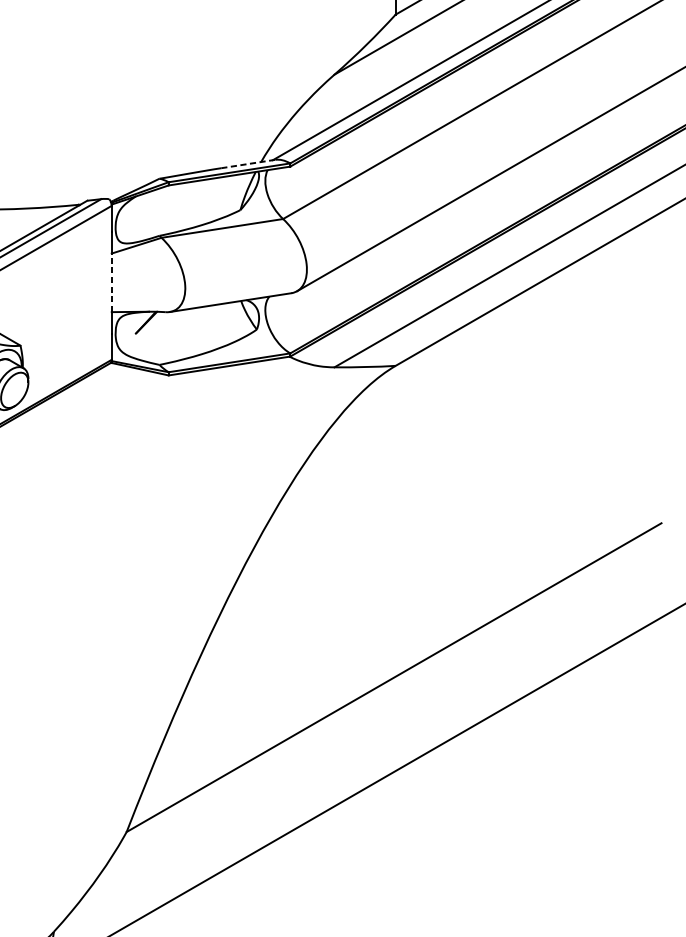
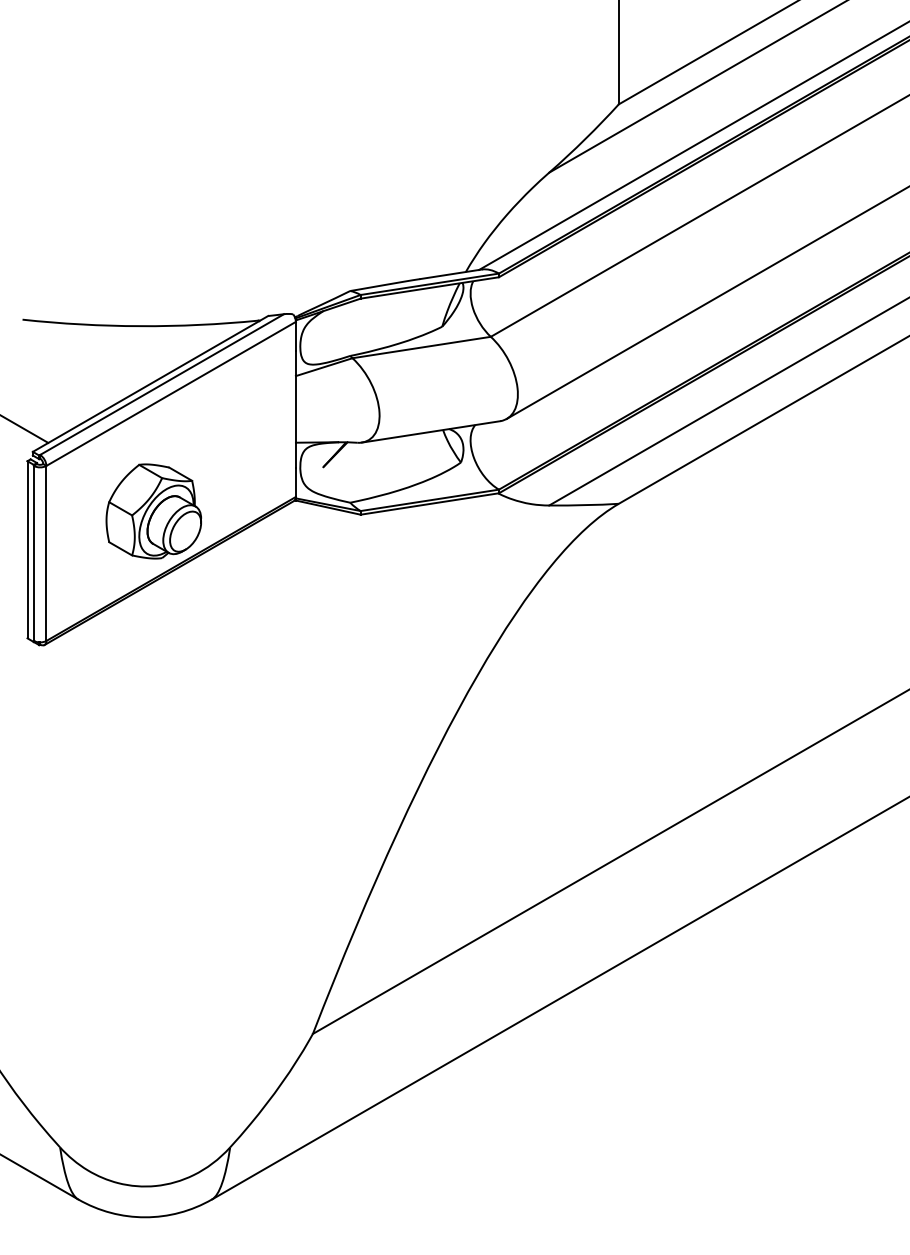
line: (248, 164) -> (451, 274), dashed -> solid
line: (111, 282) -> (295, 408), dashed -> solid

